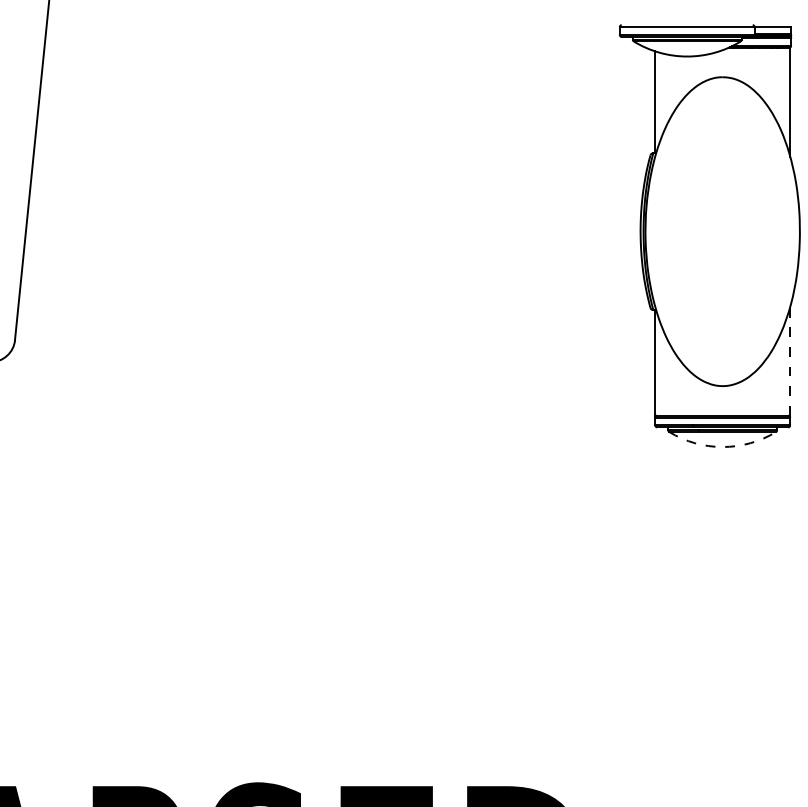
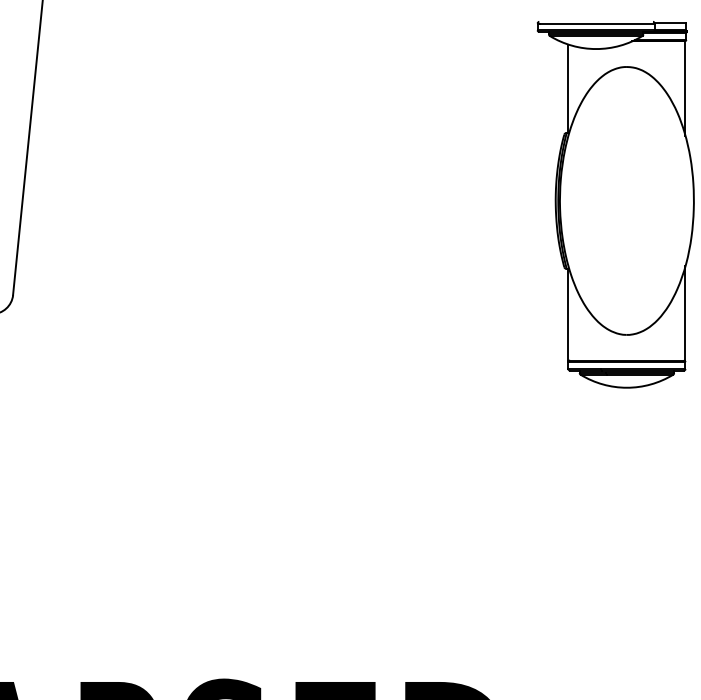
line: (790, 360) -> (685, 312), dashed -> solid
arc: (722, 447) -> (626, 388), dashed -> solid

